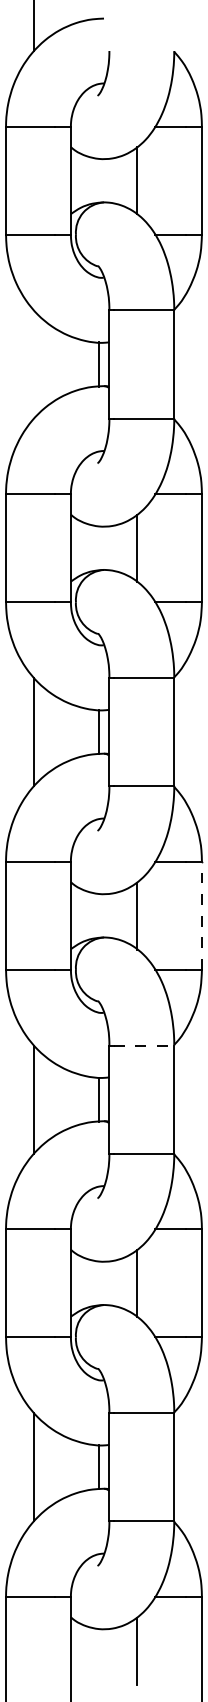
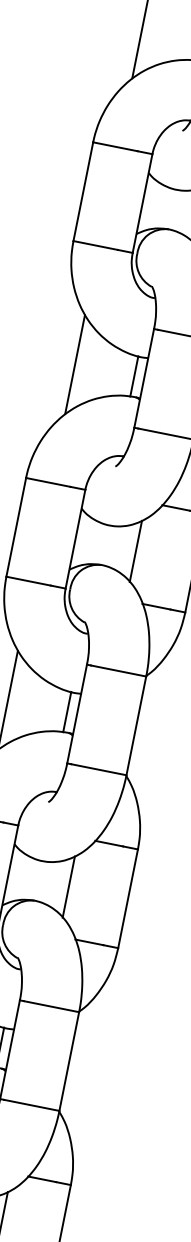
line: (33, 364) -> (74, 364), added
line: (201, 915) -> (127, 898), dashed -> solid
line: (144, 1045) -> (51, 1006), dashed -> solid

